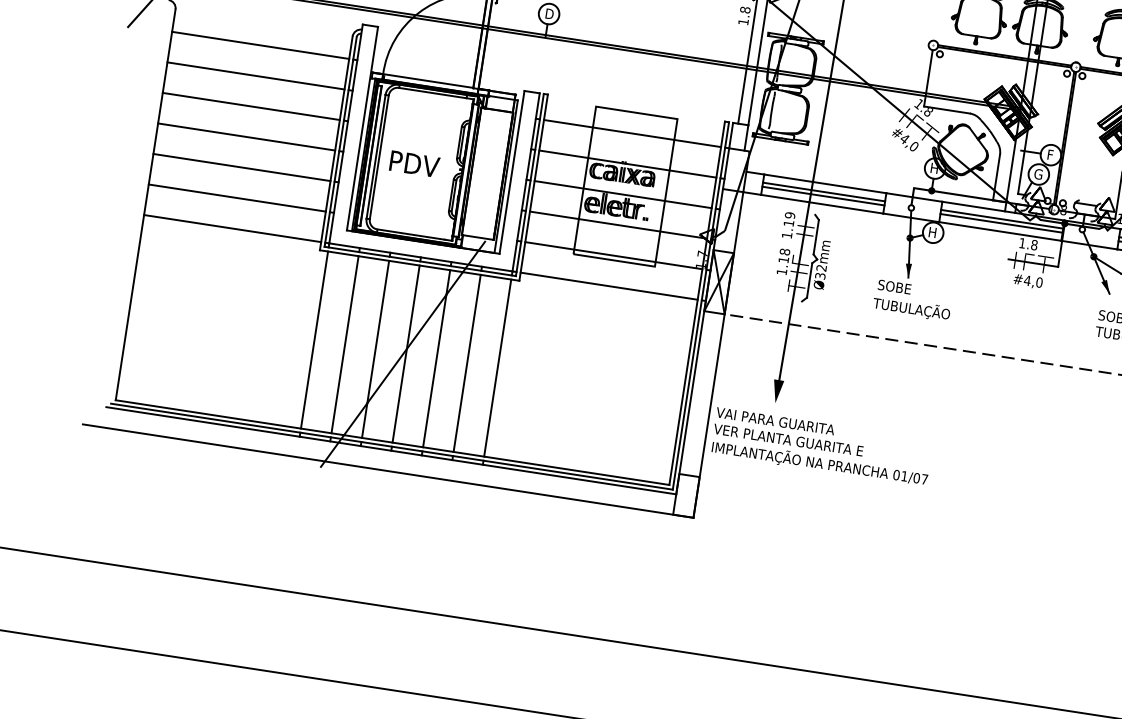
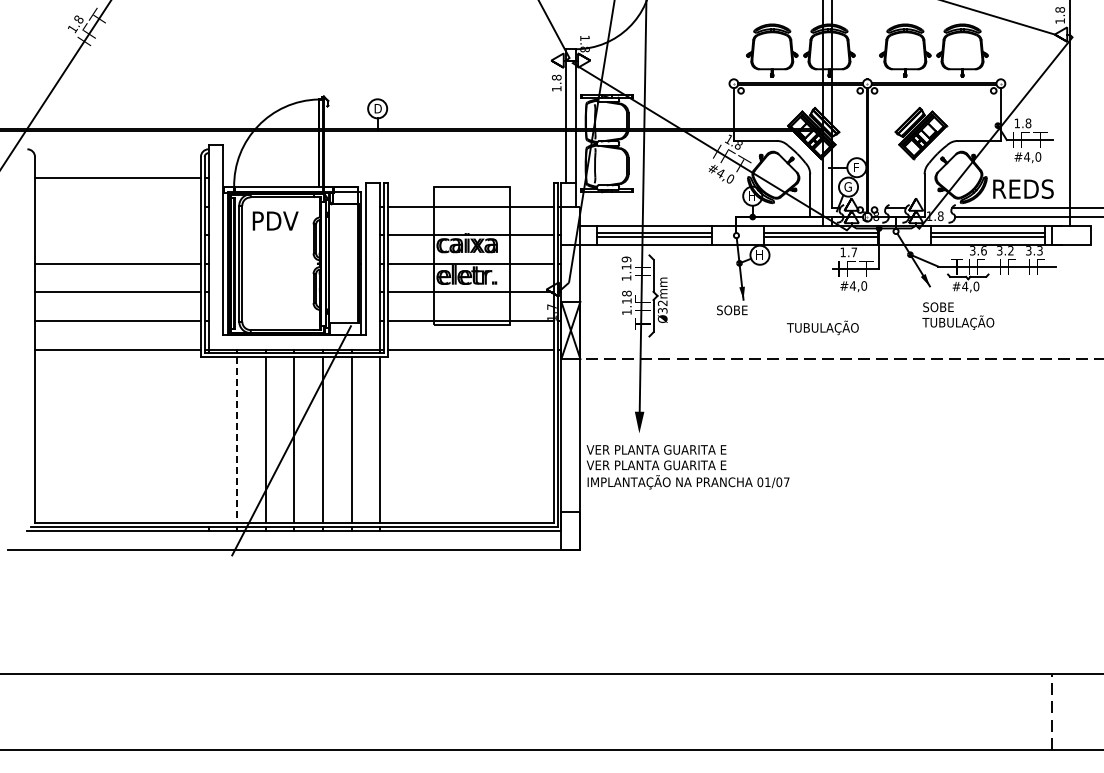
line: (255, 75) -> (117, 206), removed
line: (250, 106) -> (117, 235), removed
text: (414, 163) -> (275, 220), moved
text: (1034, 245) -> (854, 252), 1.8 -> 1.7
text: (911, 308) -> (822, 327), moved
line: (314, 340) -> (208, 440), removed
line: (345, 345) -> (237, 440), solid -> dashed
text: (795, 423) -> (660, 449), VAI PARA GUARITA -> VER PLANTA GUARITA E

